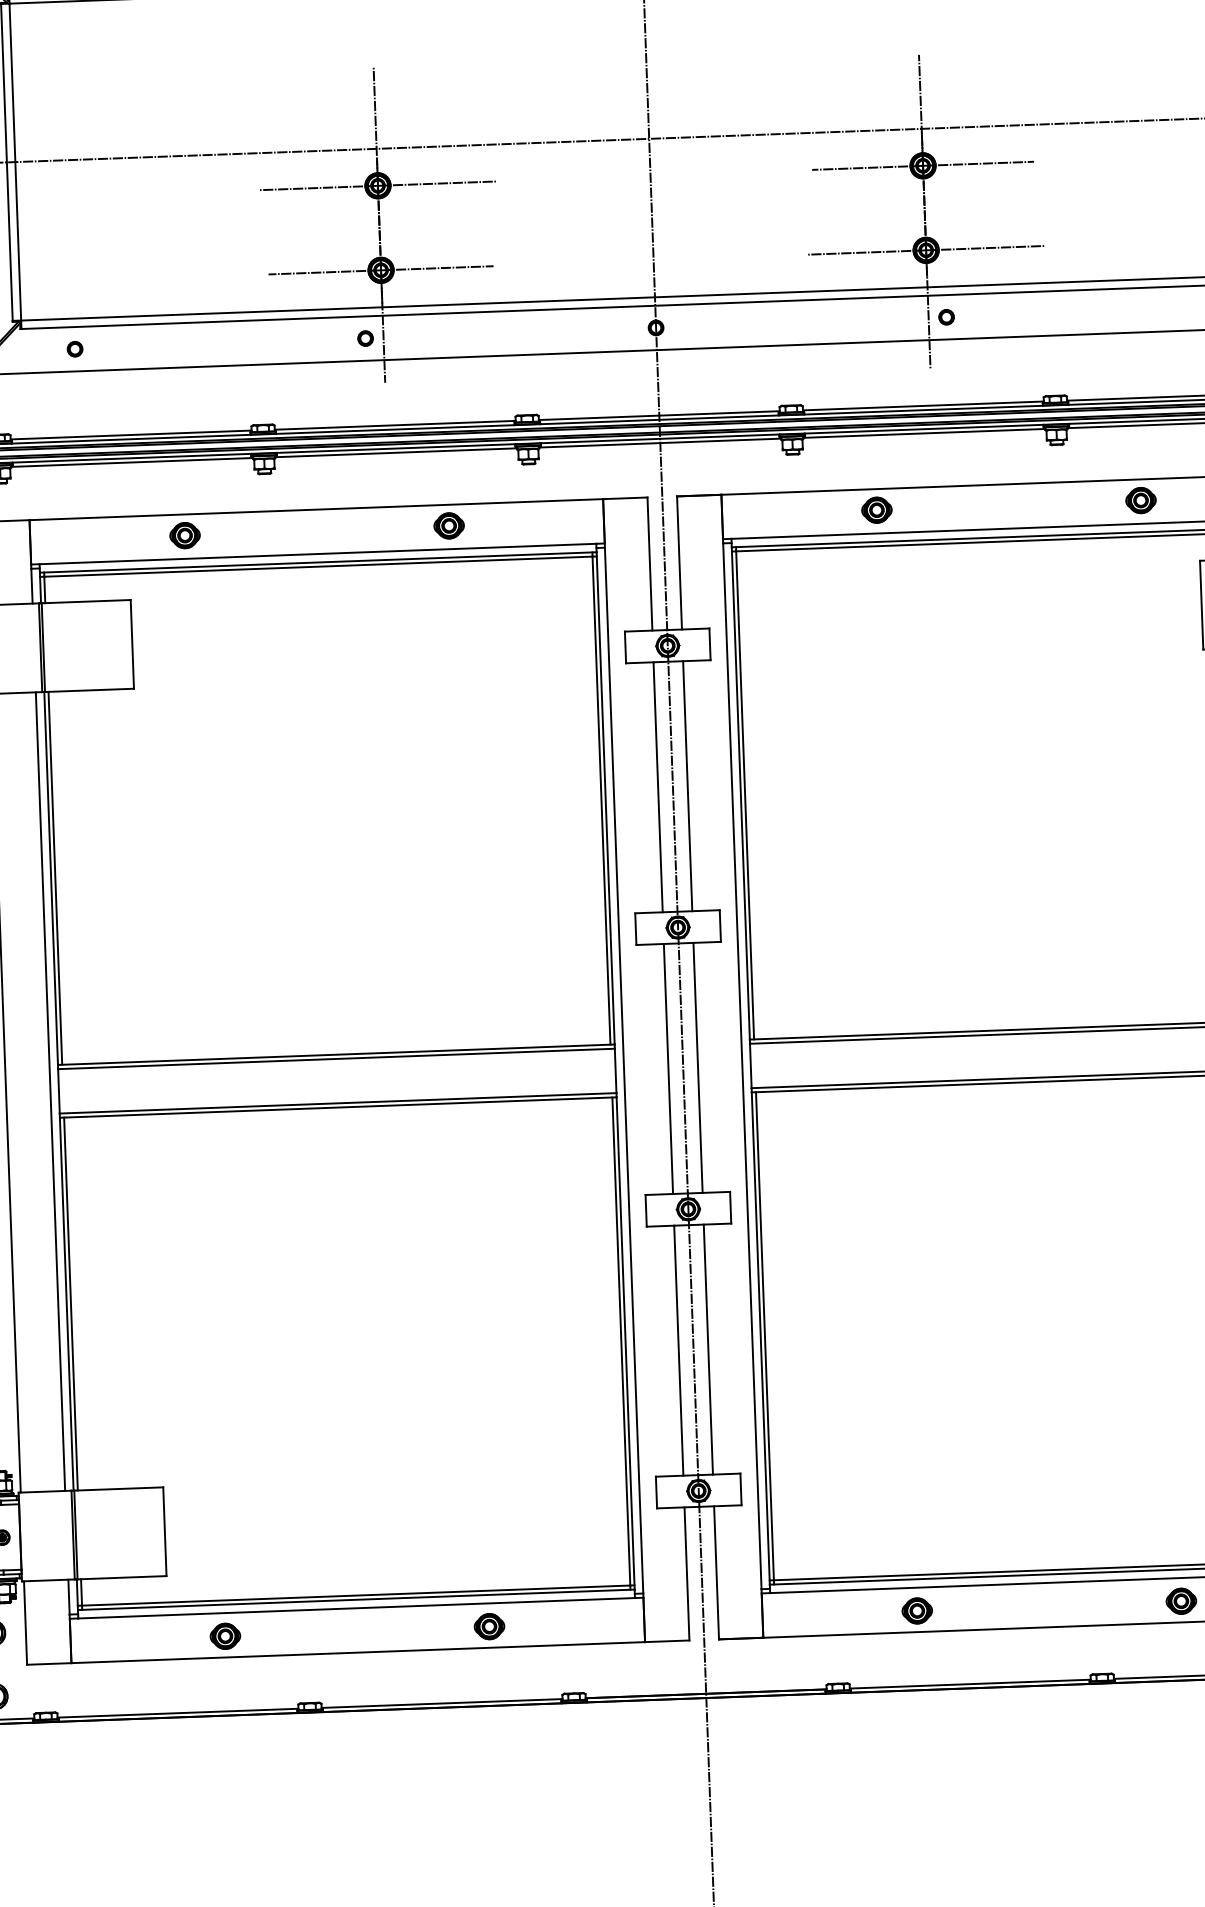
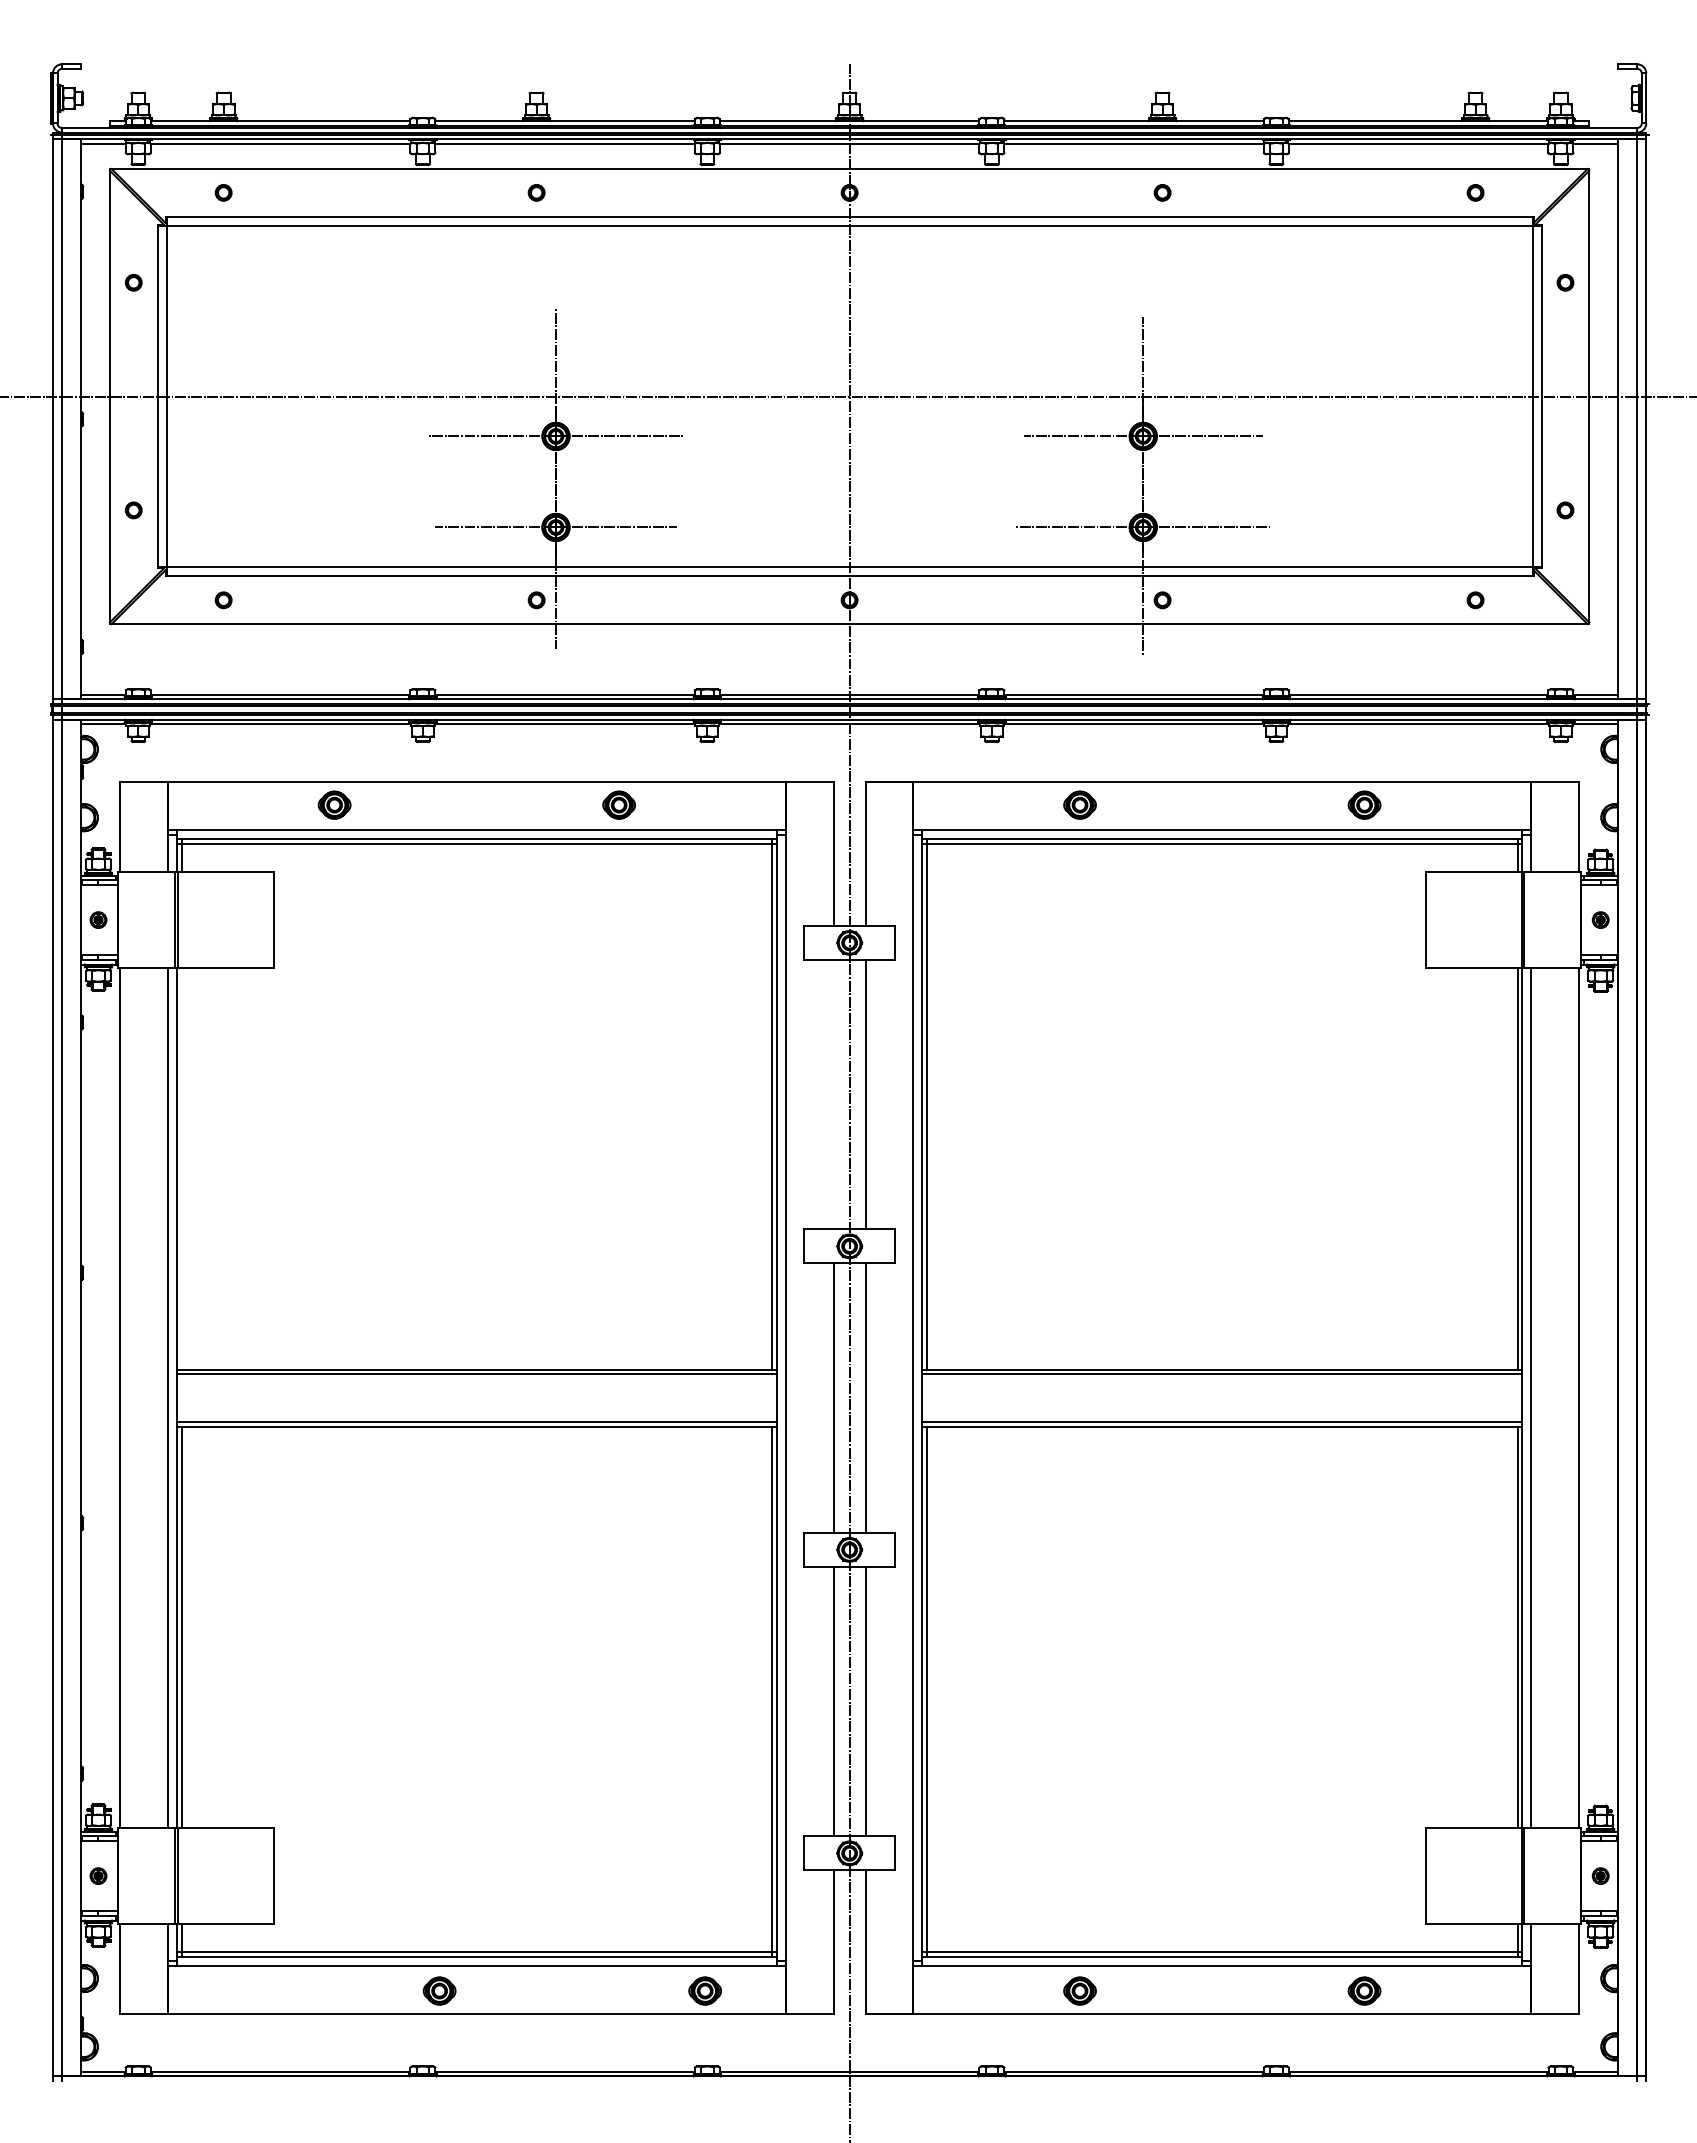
line: (657, 787) -> (833, 1094), removed
line: (55, 878) -> (181, 1168), removed
part: (488, 1626) -> (704, 1990), moved
part: (225, 1635) -> (439, 1990), moved

